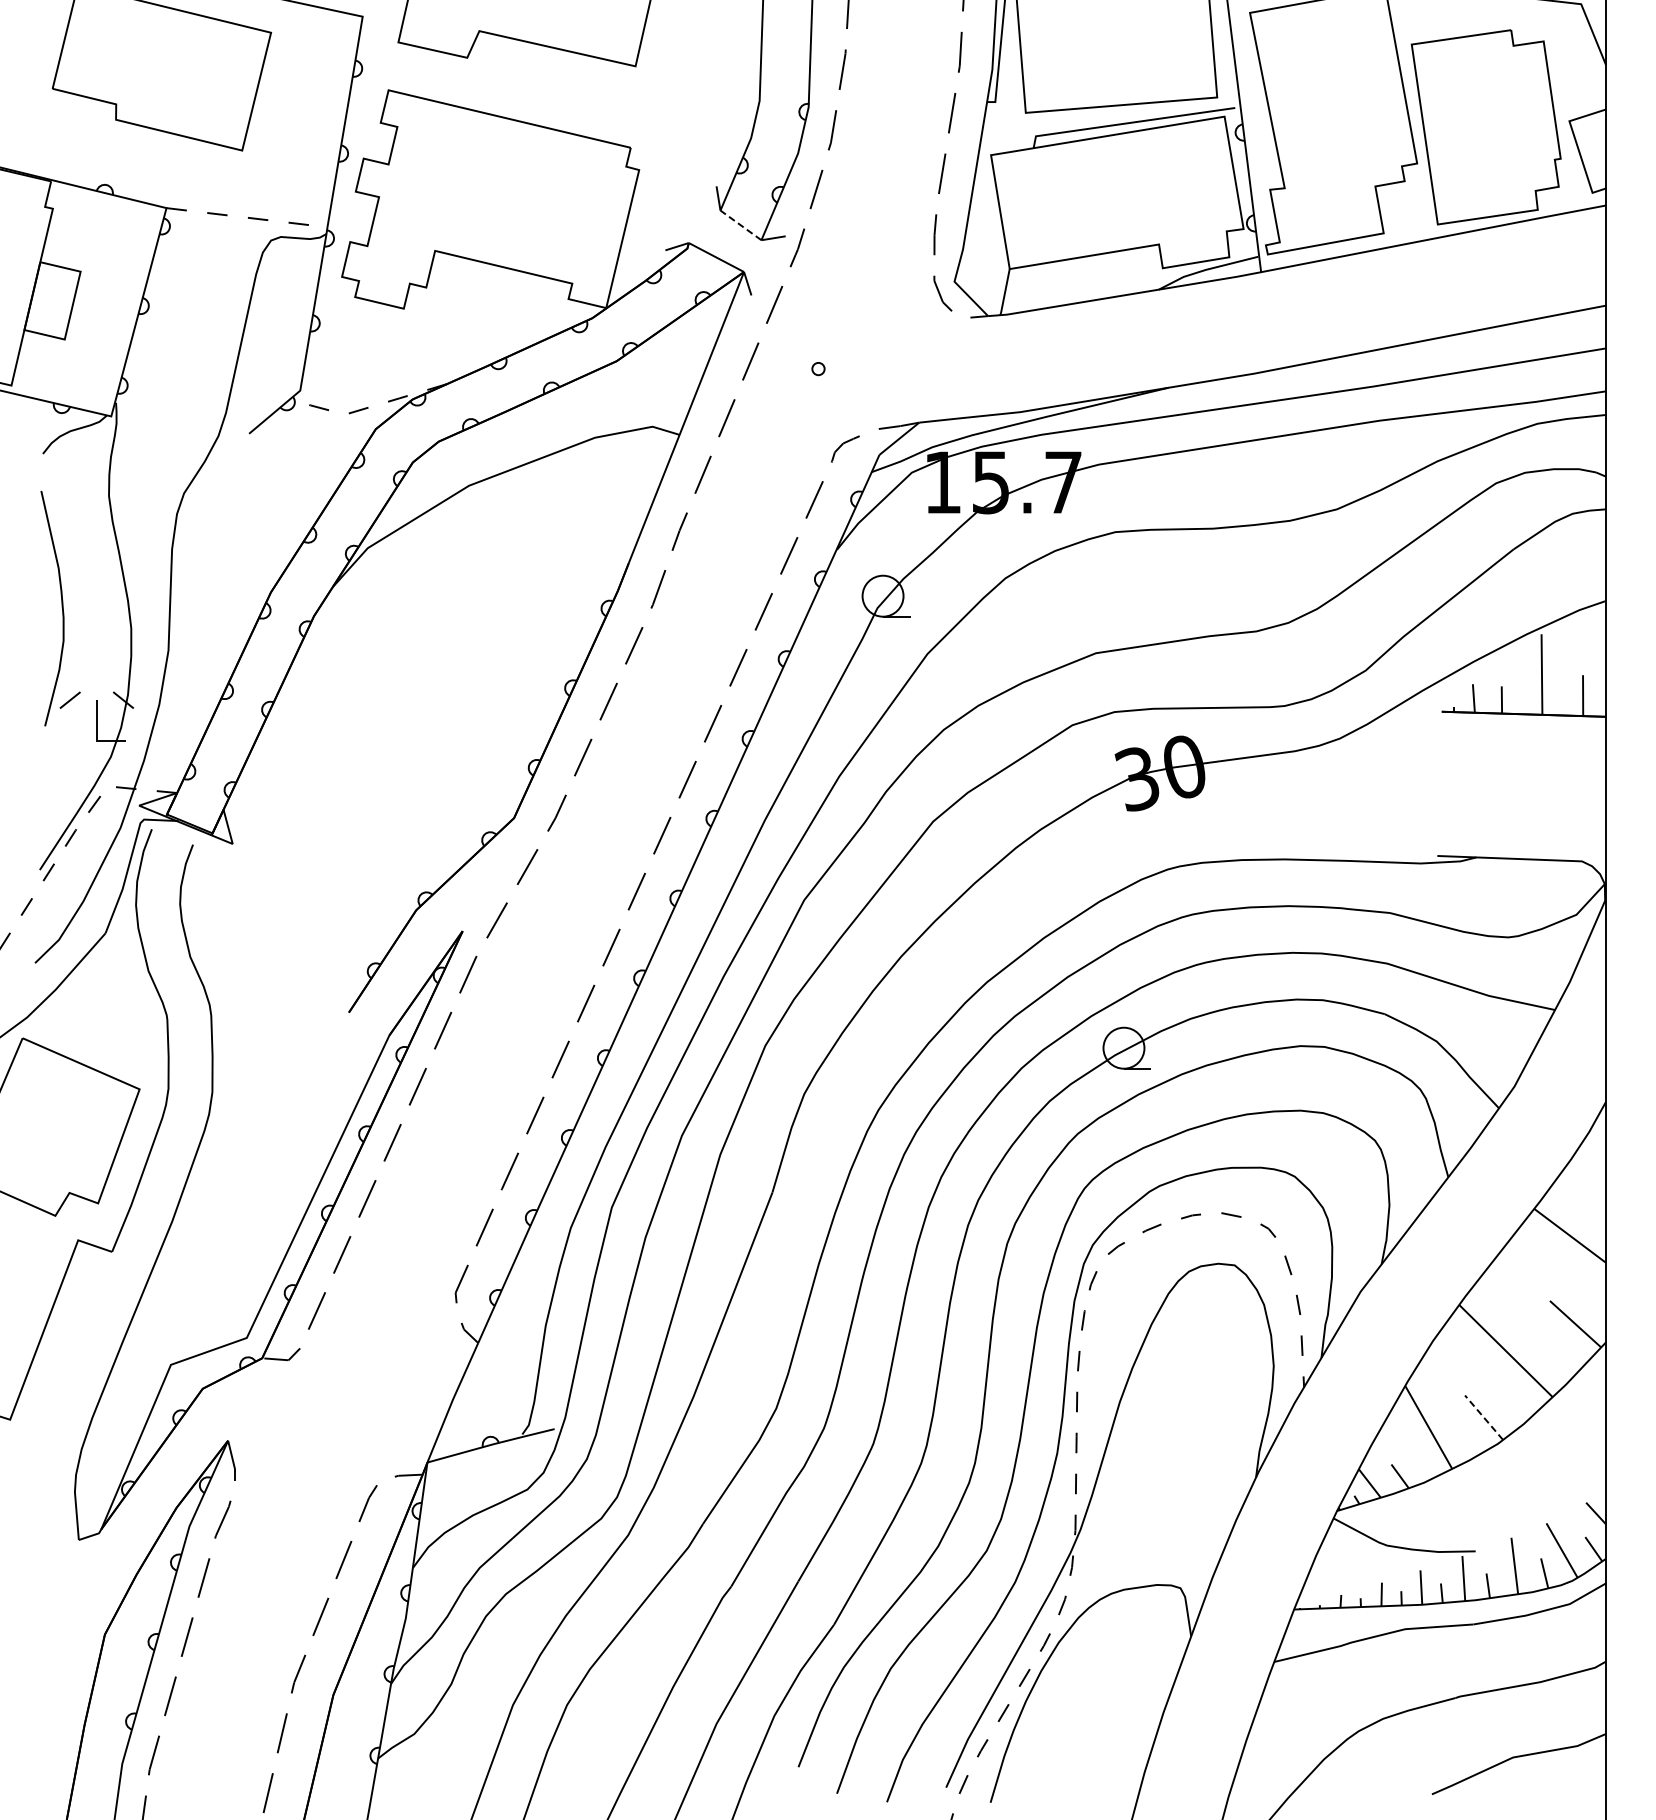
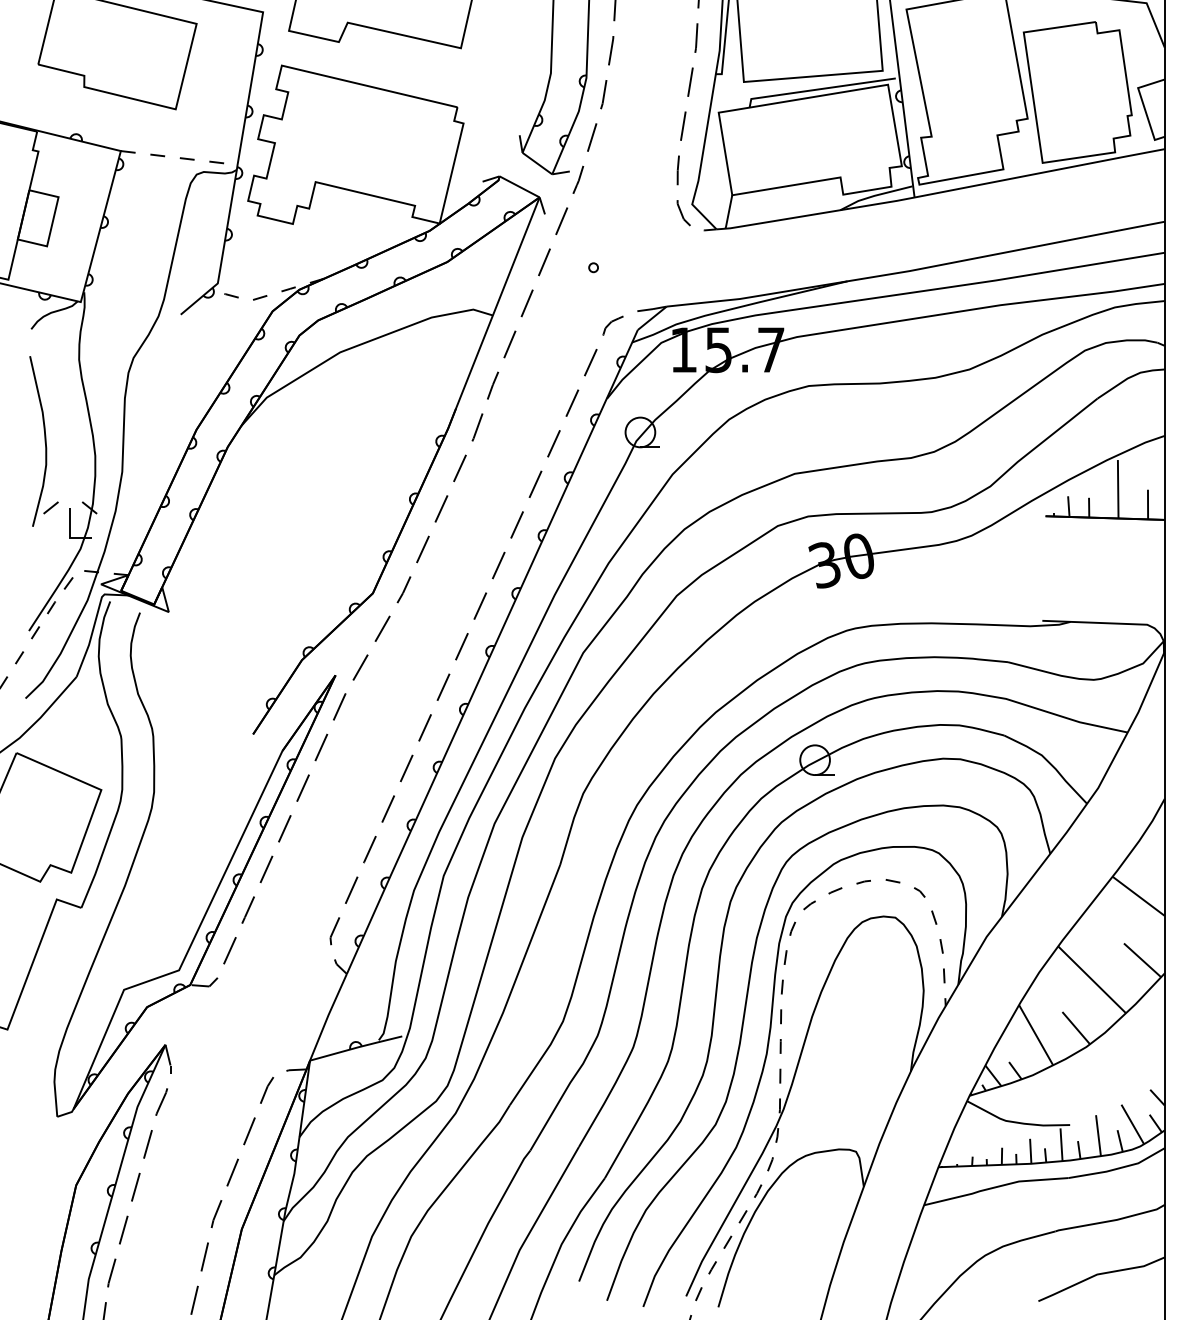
line: (740, 225) -> (537, 163), dashed -> solid
line: (1483, 1417) -> (1075, 1027), dashed -> solid

